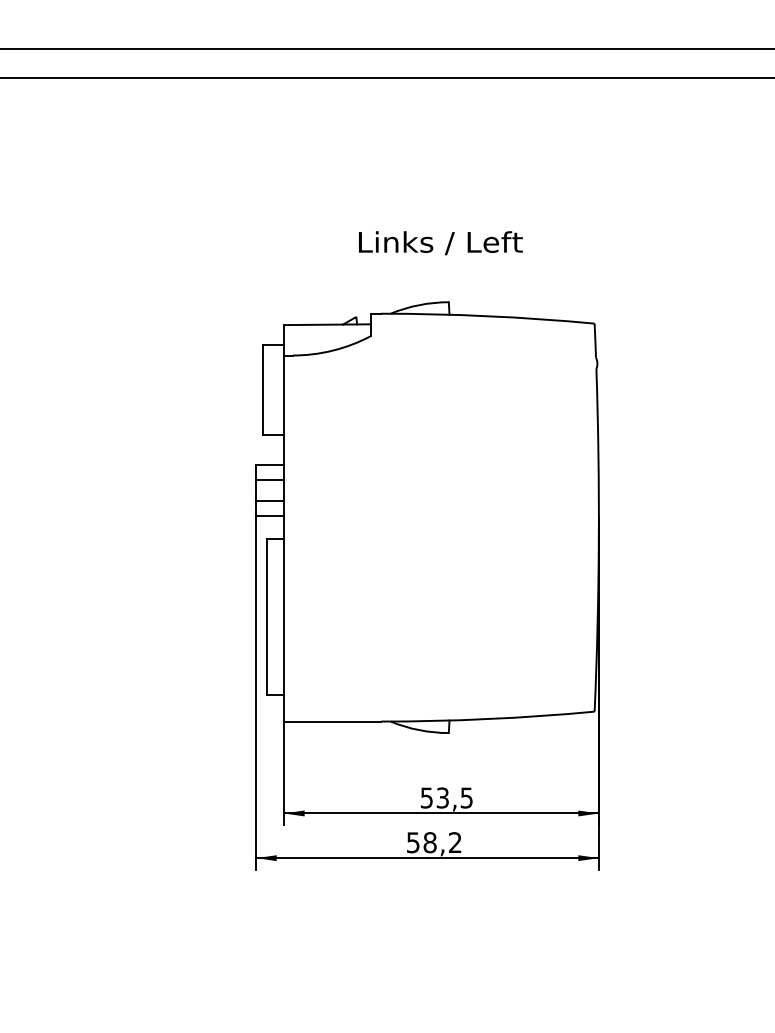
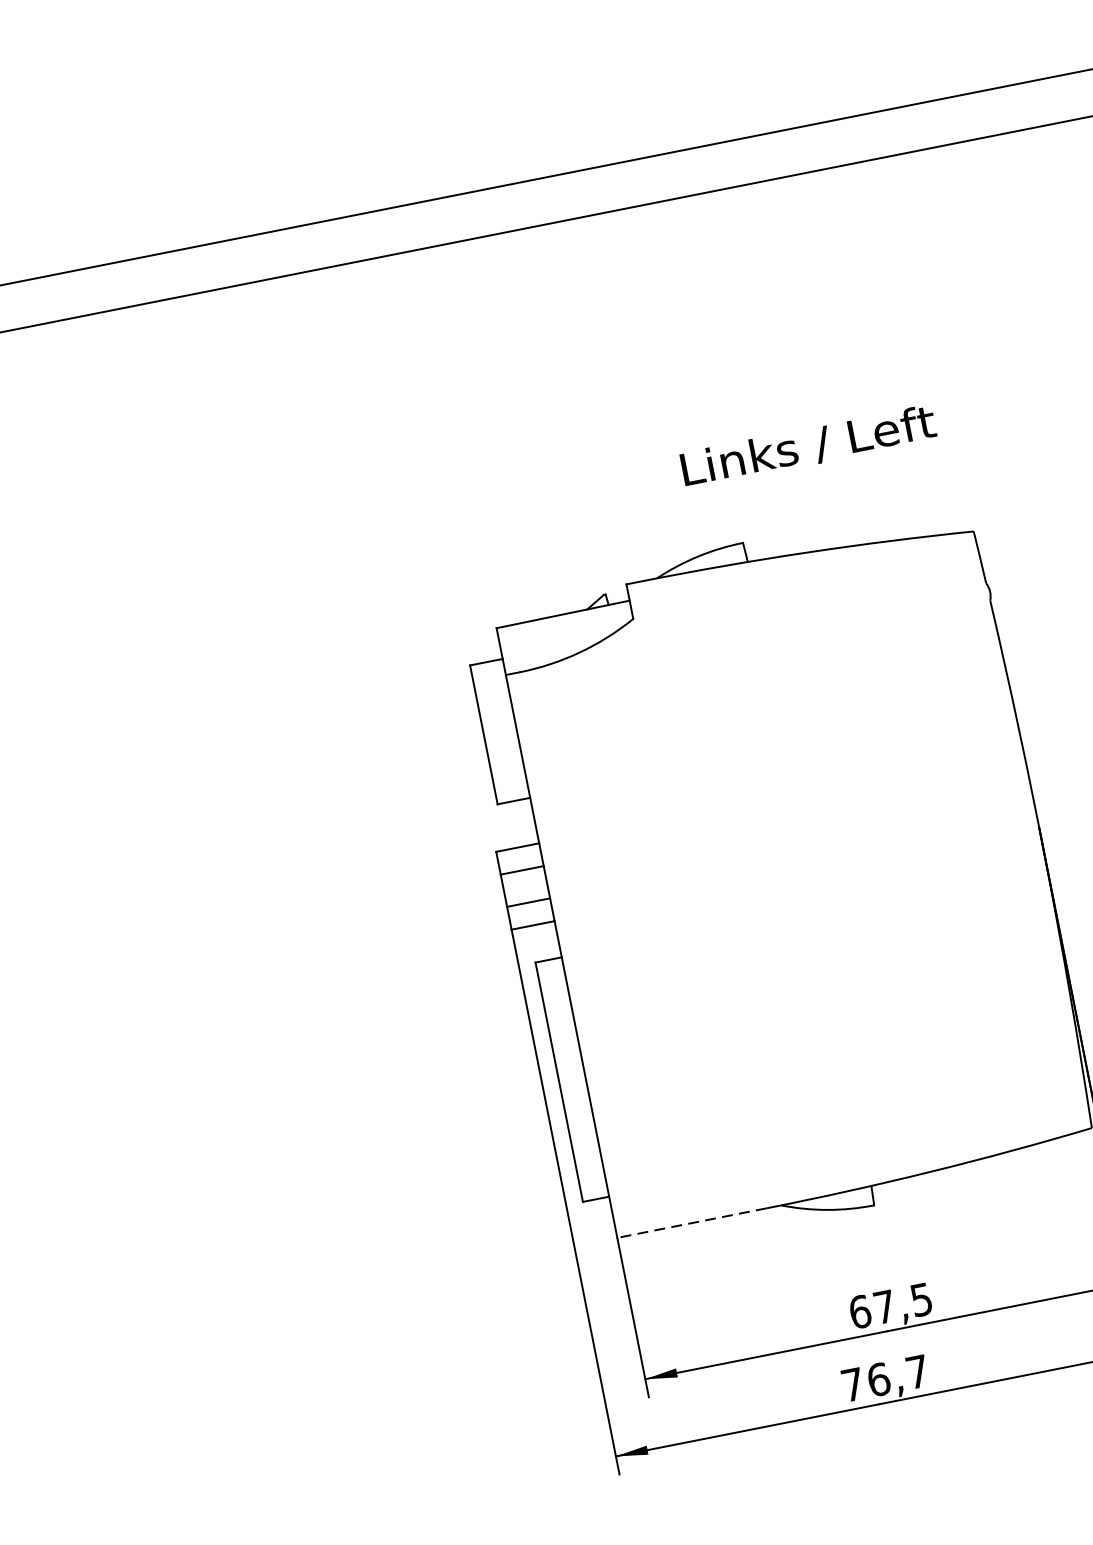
text: (440, 243) -> (808, 447), moved
line: (332, 721) -> (691, 1223), solid -> dashed
text: (434, 797) -> (871, 1308), 53,5 -> 67,5
text: (434, 842) -> (885, 1378), 58,2 -> 76,7

